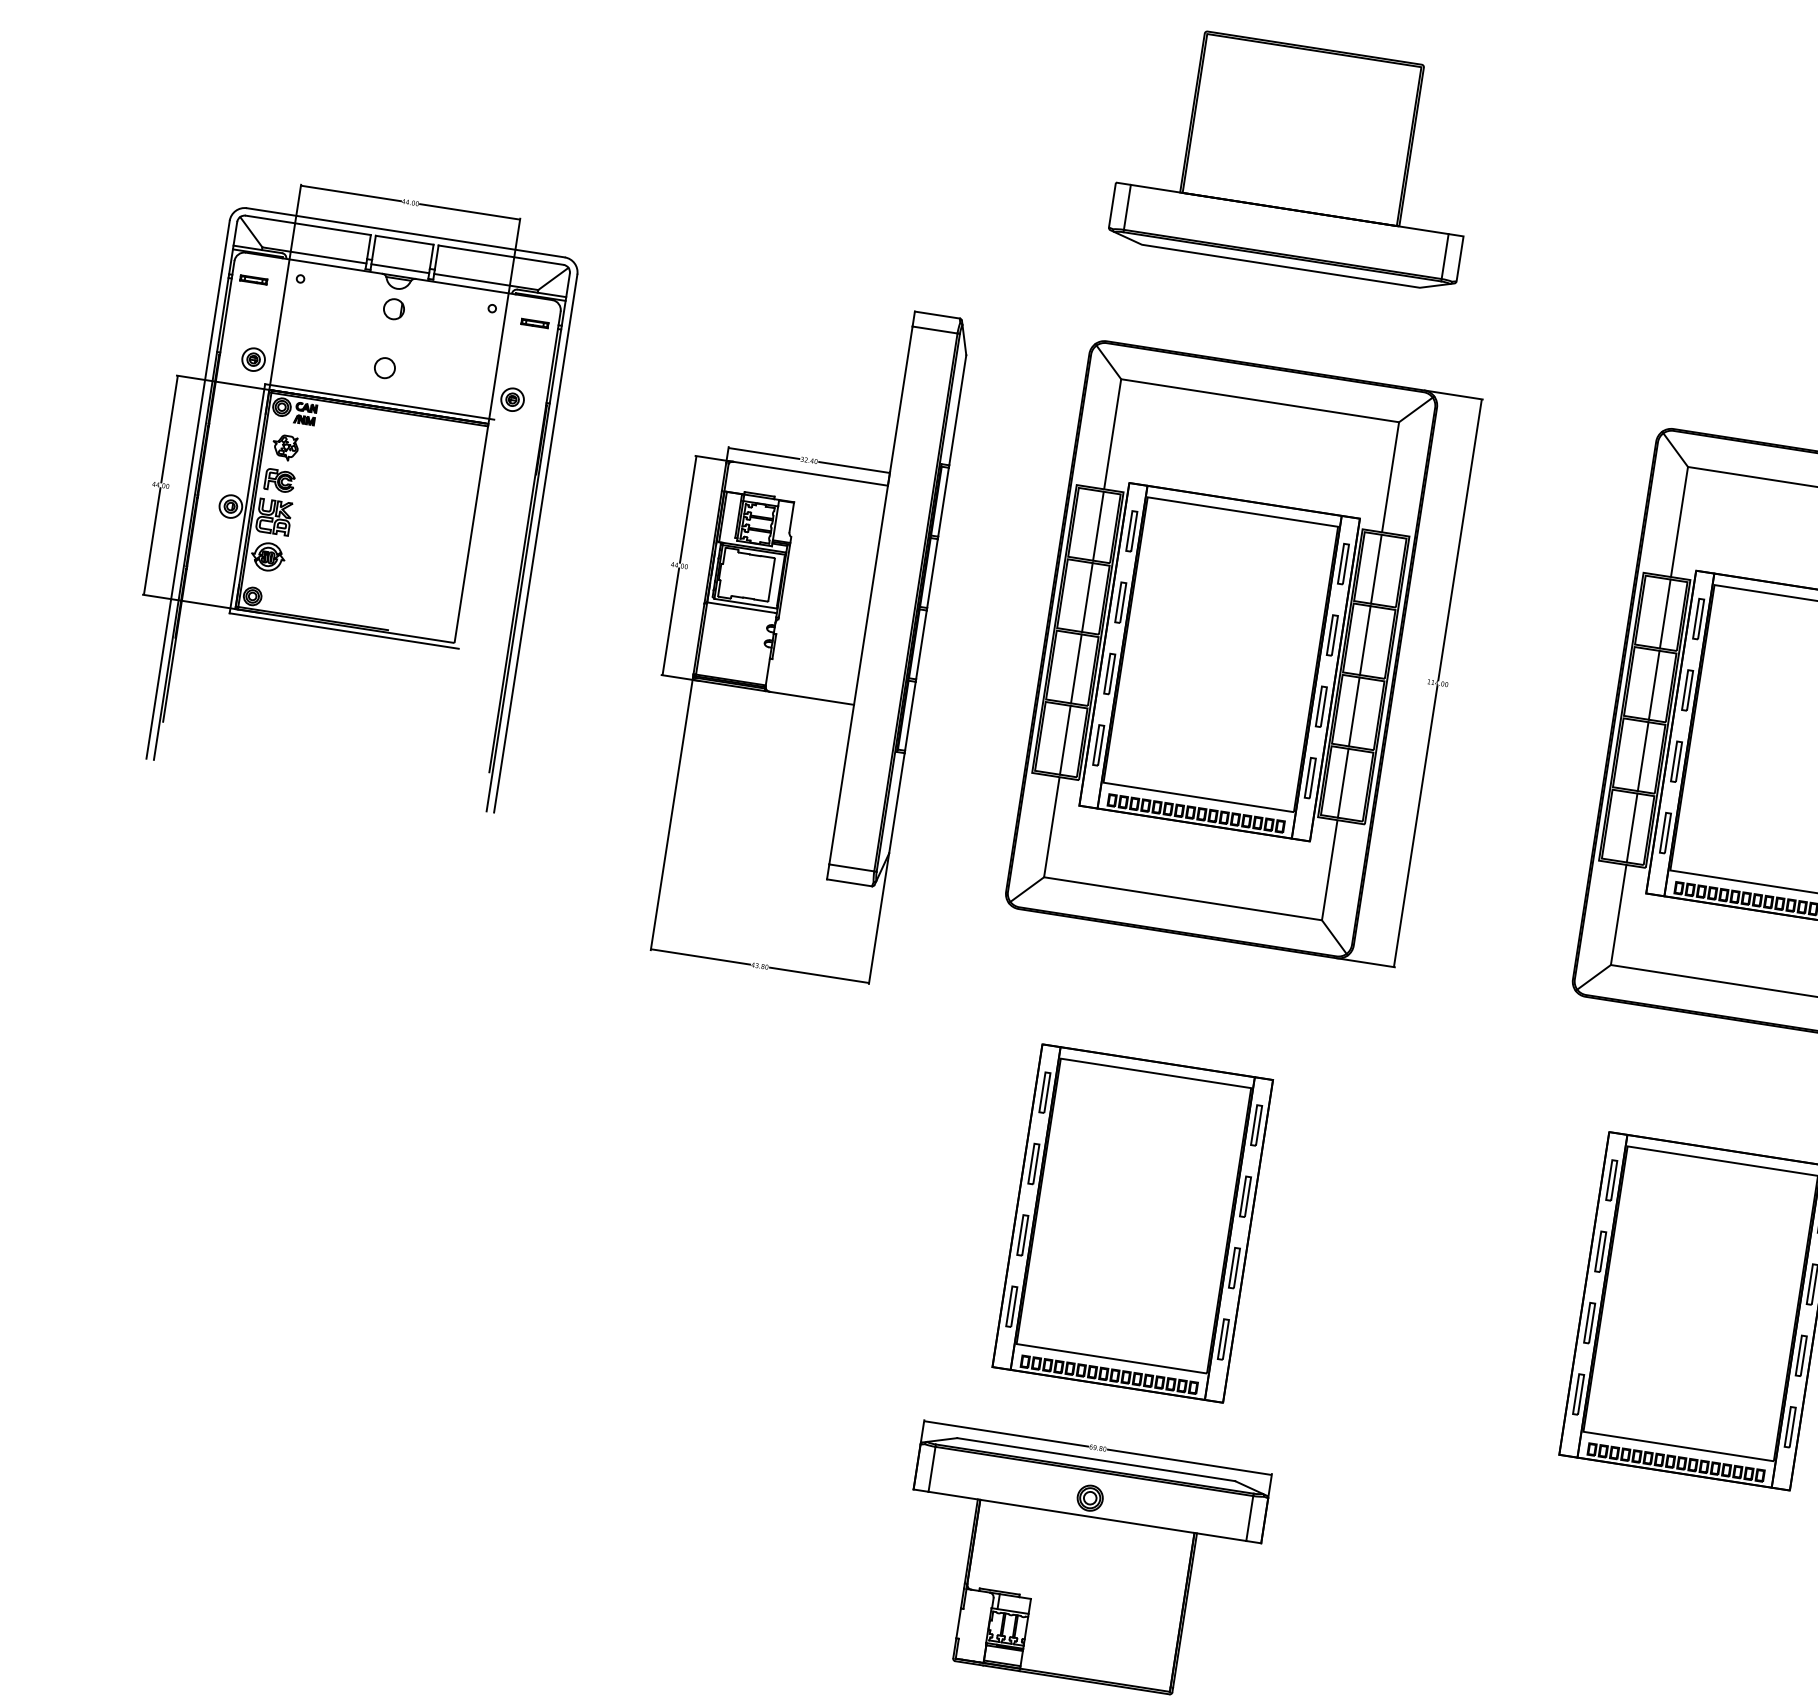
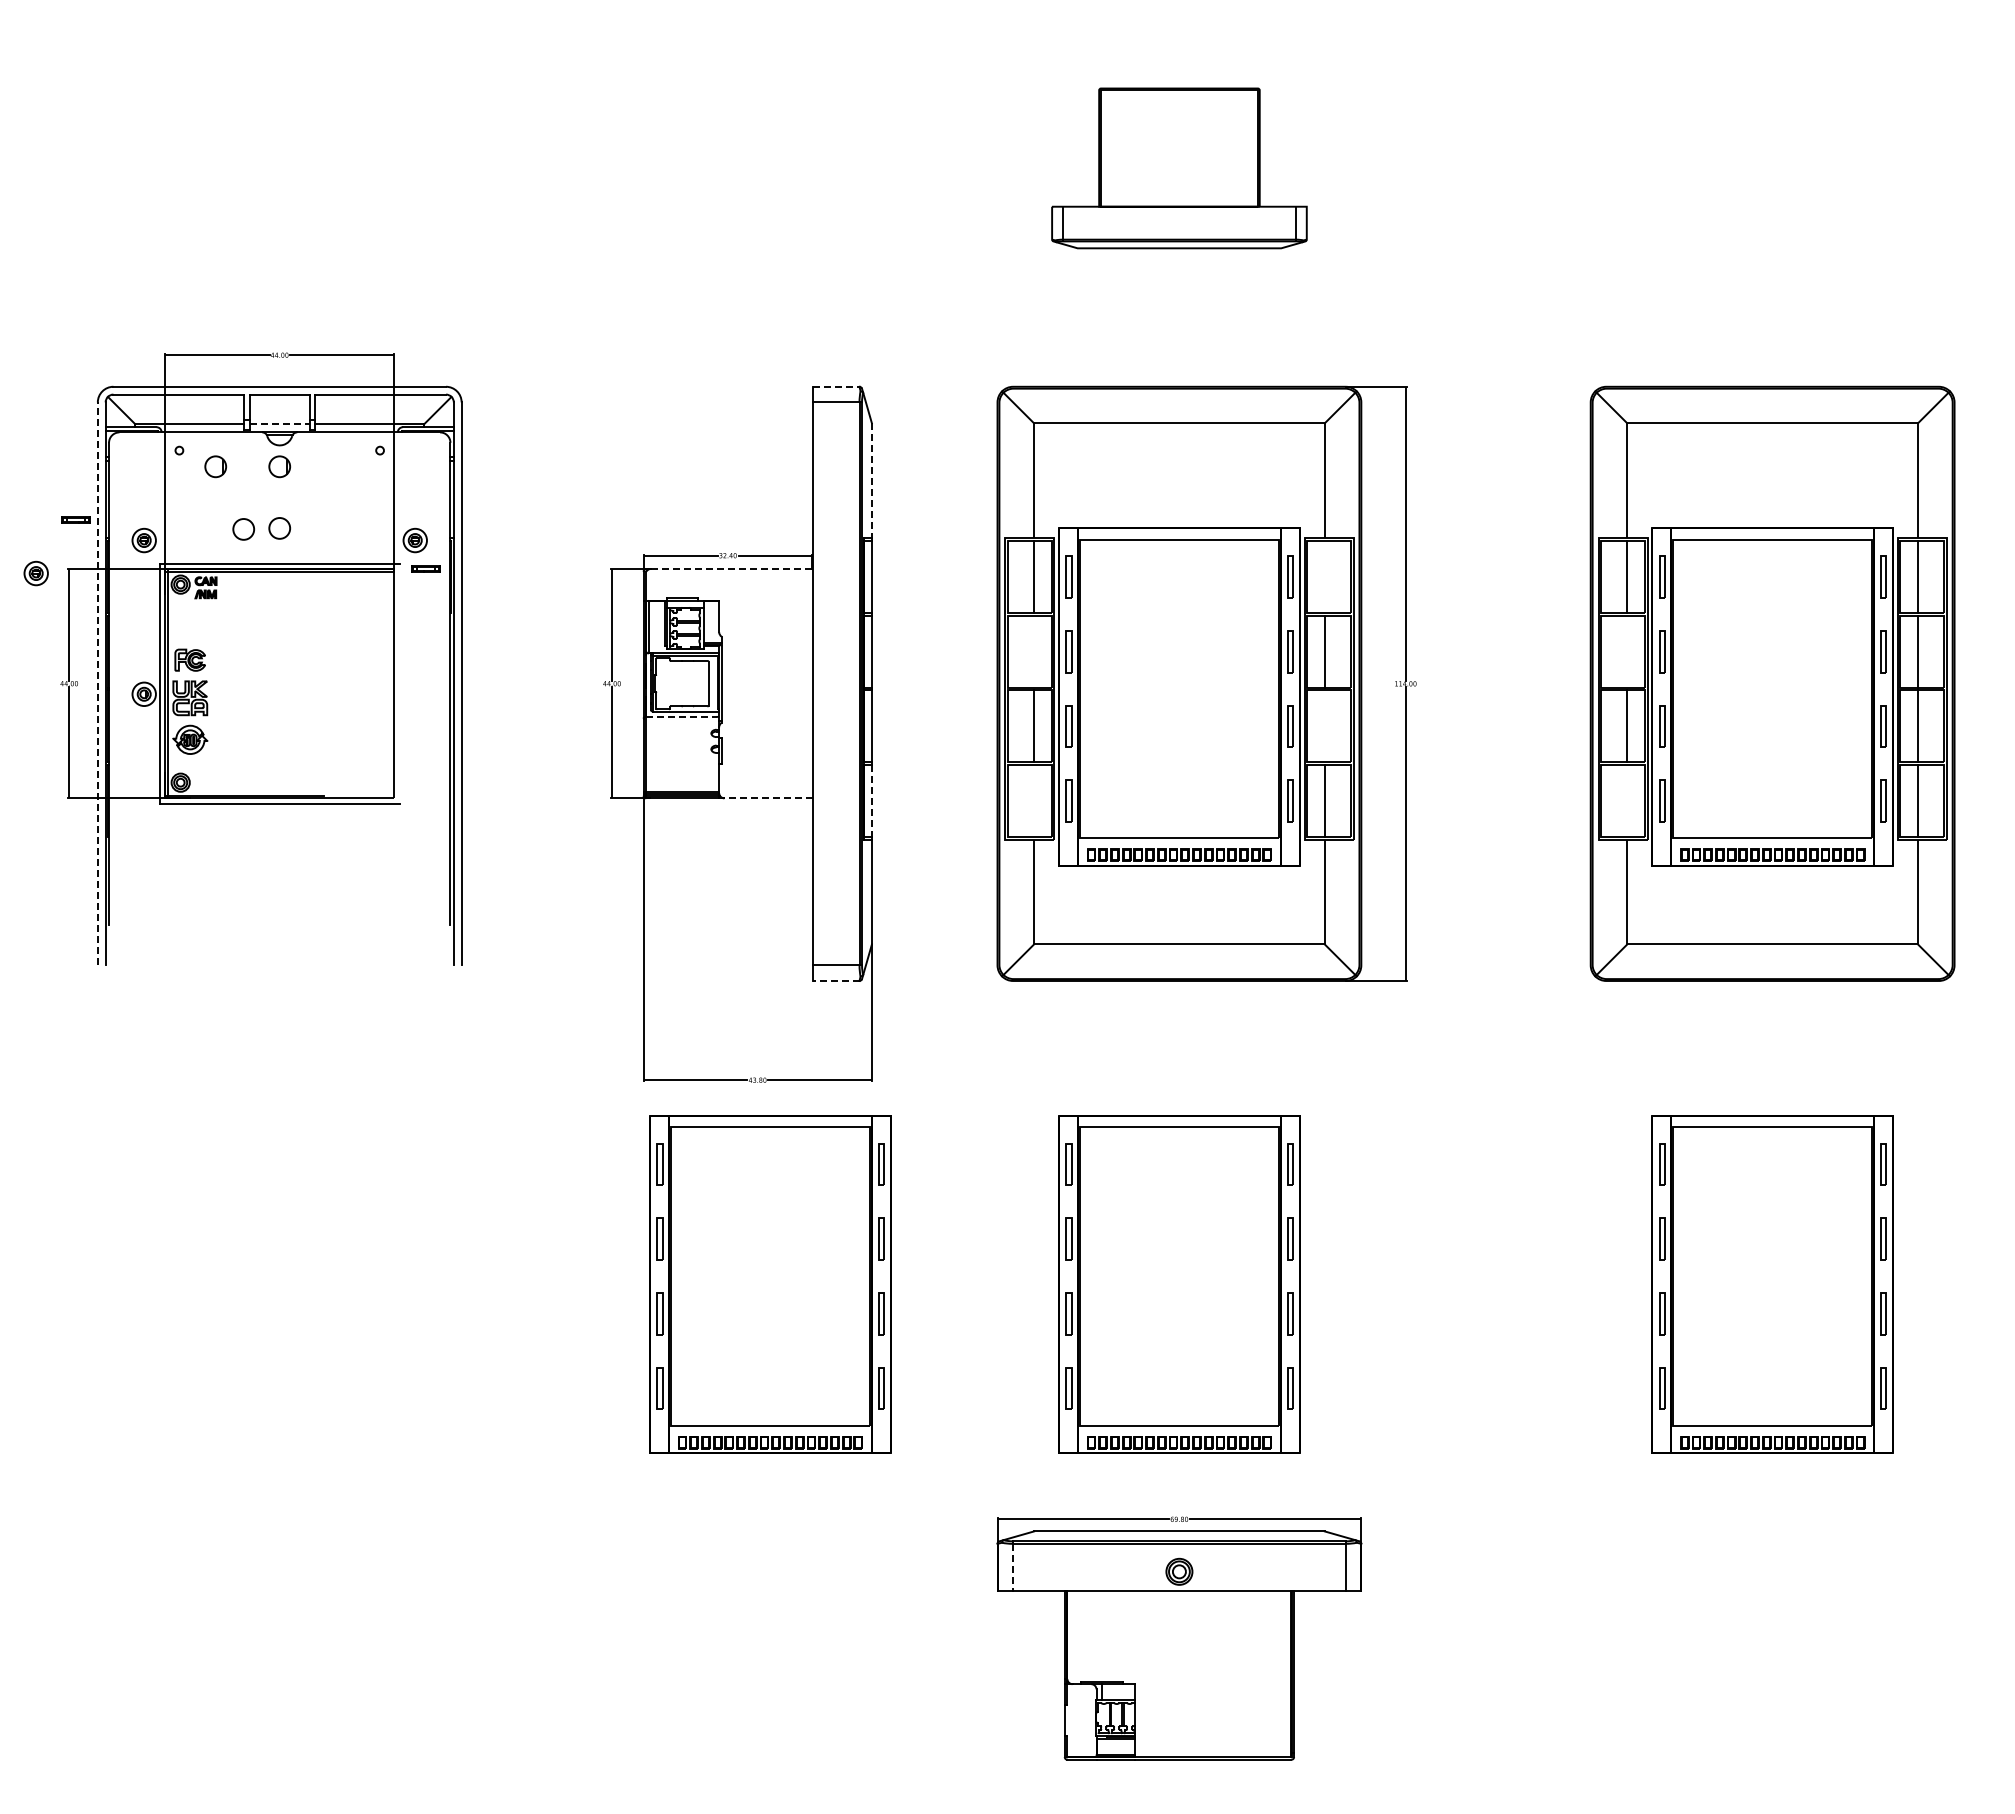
part: (1297, 157) -> (1179, 168), size x0.7
line: (401, 268) -> (280, 424), solid -> dashed
part: (253, 279) -> (75, 519), moved
part: (332, 299) -> (215, 466), added
line: (937, 314) -> (836, 386), solid -> dashed
part: (534, 322) -> (425, 568), moved
circle: (350, 363) -> (243, 529), added
part: (144, 375) -> (35, 573), added
line: (957, 409) -> (871, 480), solid -> dashed
part: (285, 447) -> (190, 625), removed
line: (810, 474) -> (731, 569), solid -> dashed
line: (187, 489) -> (97, 683), solid -> dashed
line: (1375, 569) -> (1324, 577), removed
line: (1087, 597) -> (1034, 651), removed
line: (740, 607) -> (681, 716), solid -> dashed
line: (1654, 685) -> (1627, 651), removed
line: (811, 698) -> (767, 798), solid -> dashed
line: (1353, 711) -> (1324, 726), removed
line: (909, 716) -> (871, 801), solid -> dashed
line: (1065, 740) -> (1034, 801), removed
line: (1632, 828) -> (1627, 801), removed
line: (850, 882) -> (836, 980), solid -> dashed
part: (742, 1163) -> (770, 1284), added
line: (932, 1469) -> (1013, 1567), solid -> dashed

